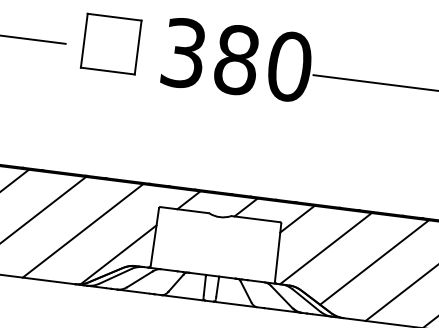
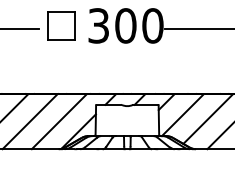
text: (236, 59) -> (125, 25), 380 -> 300

